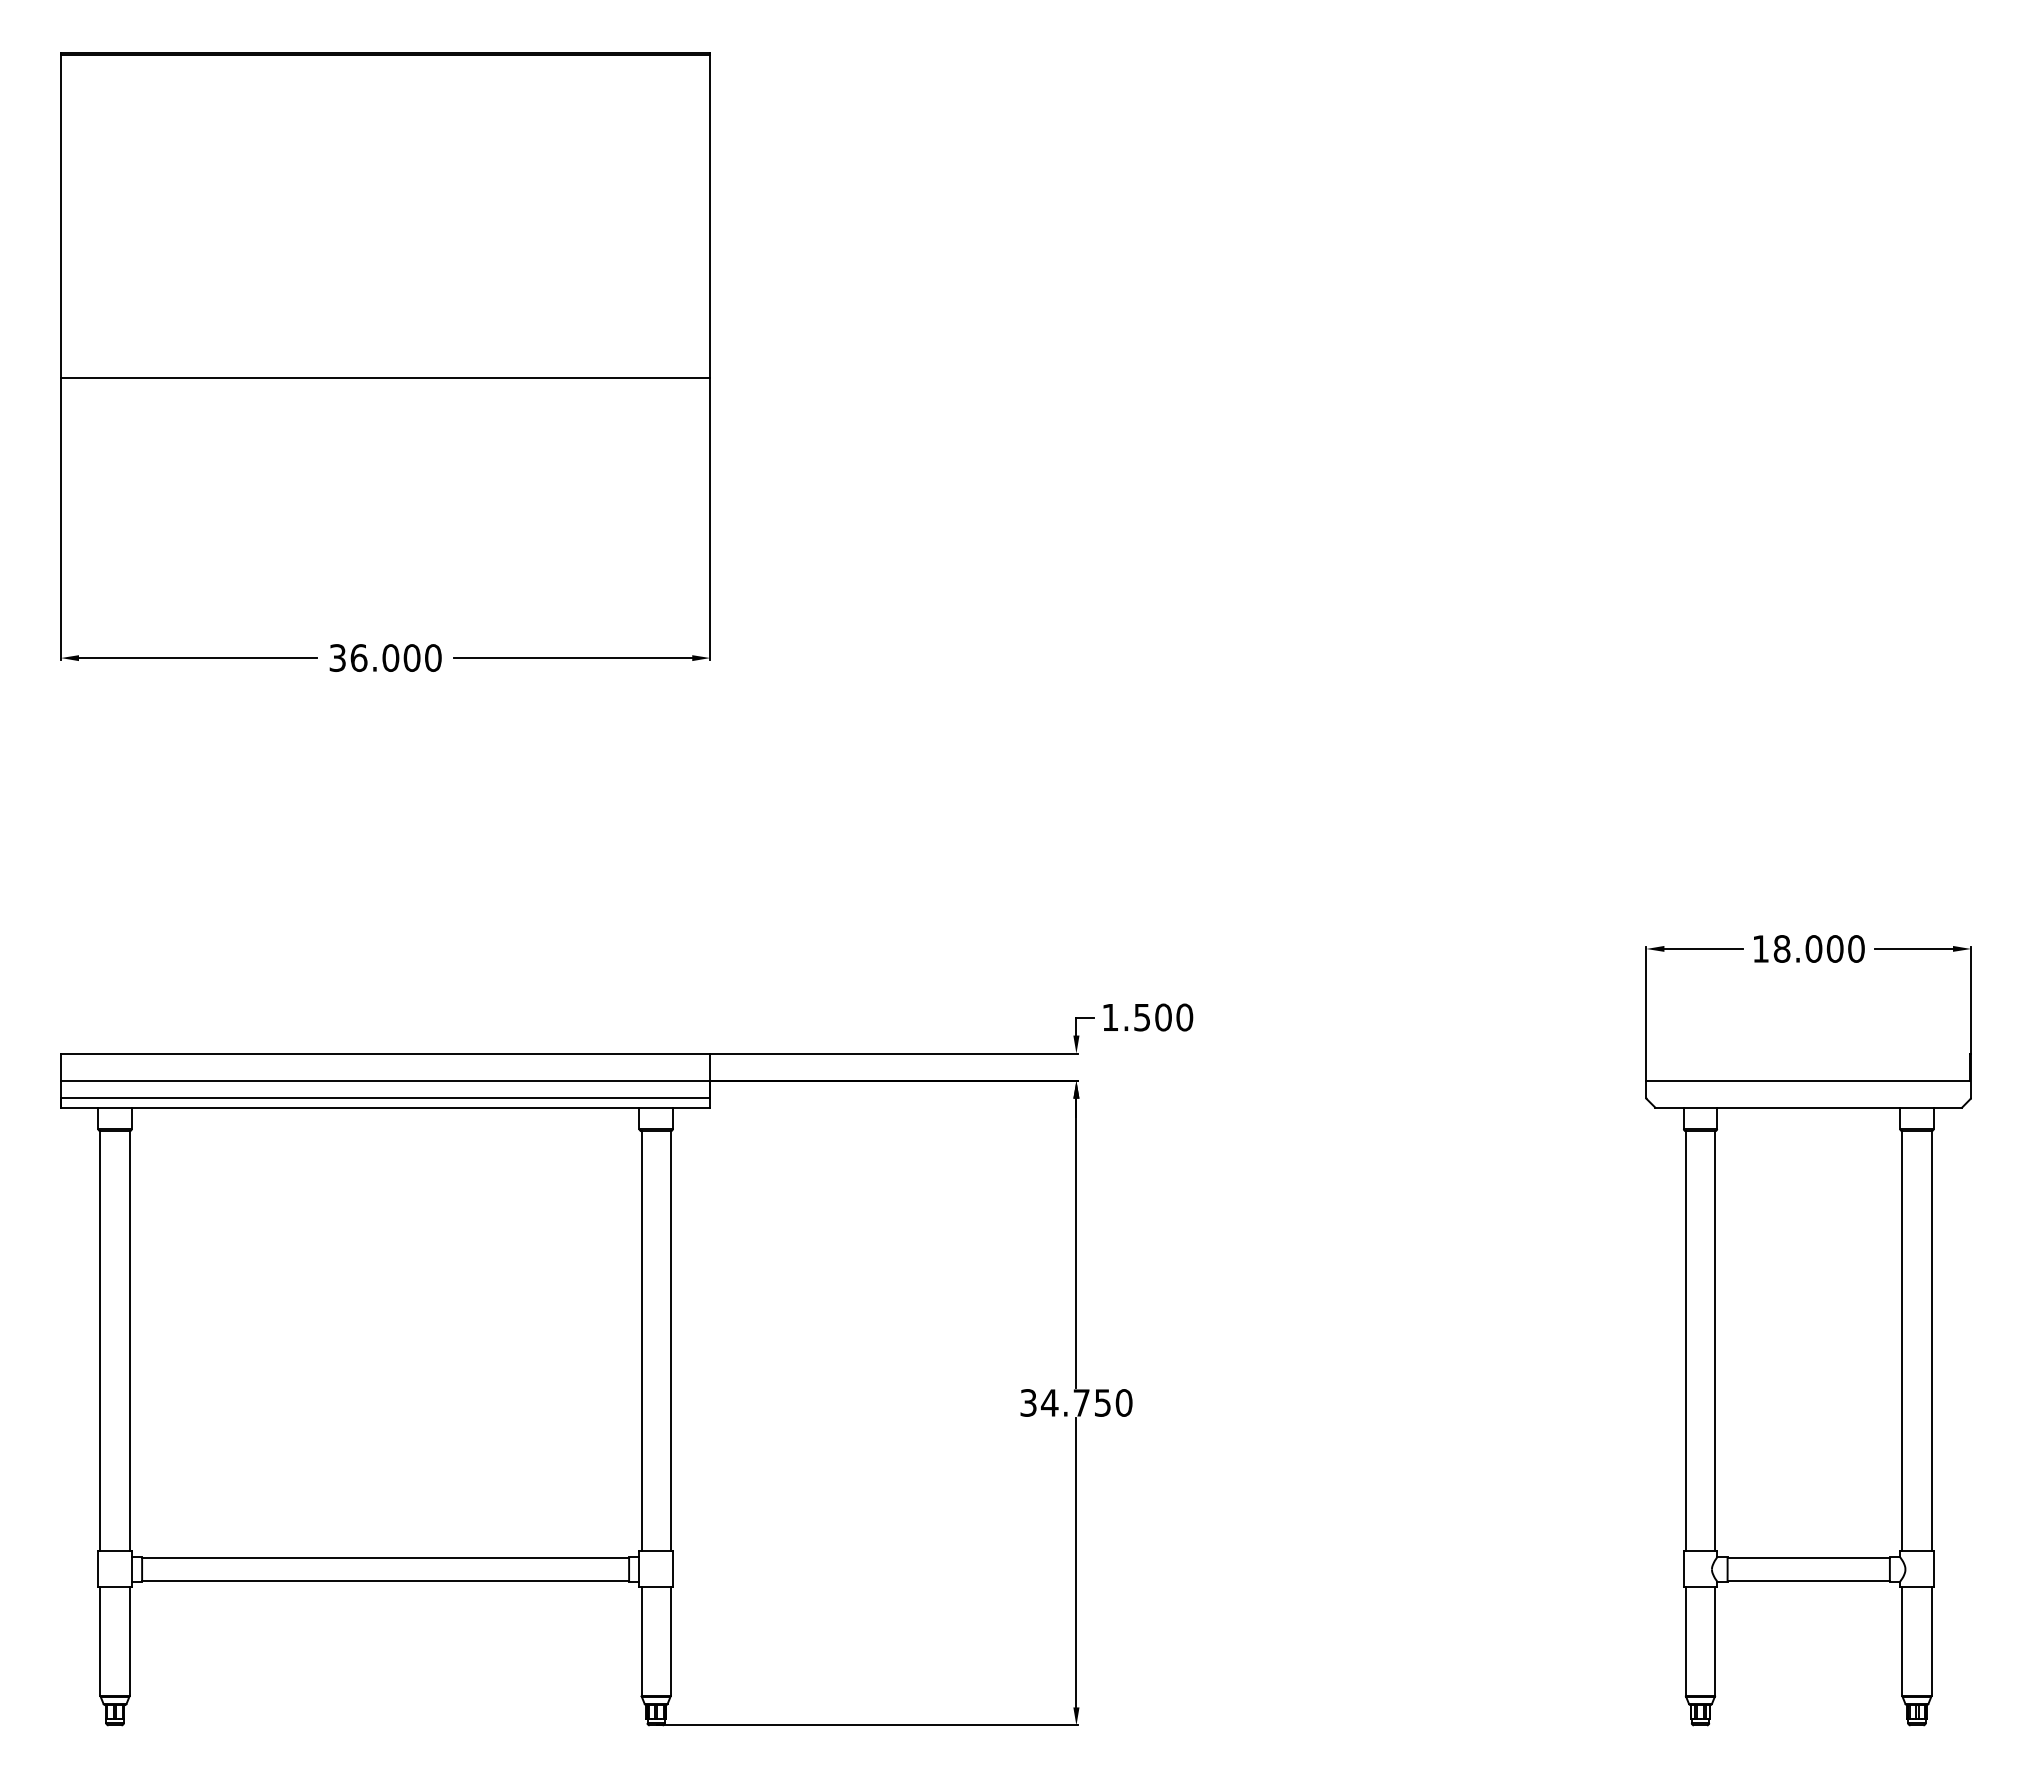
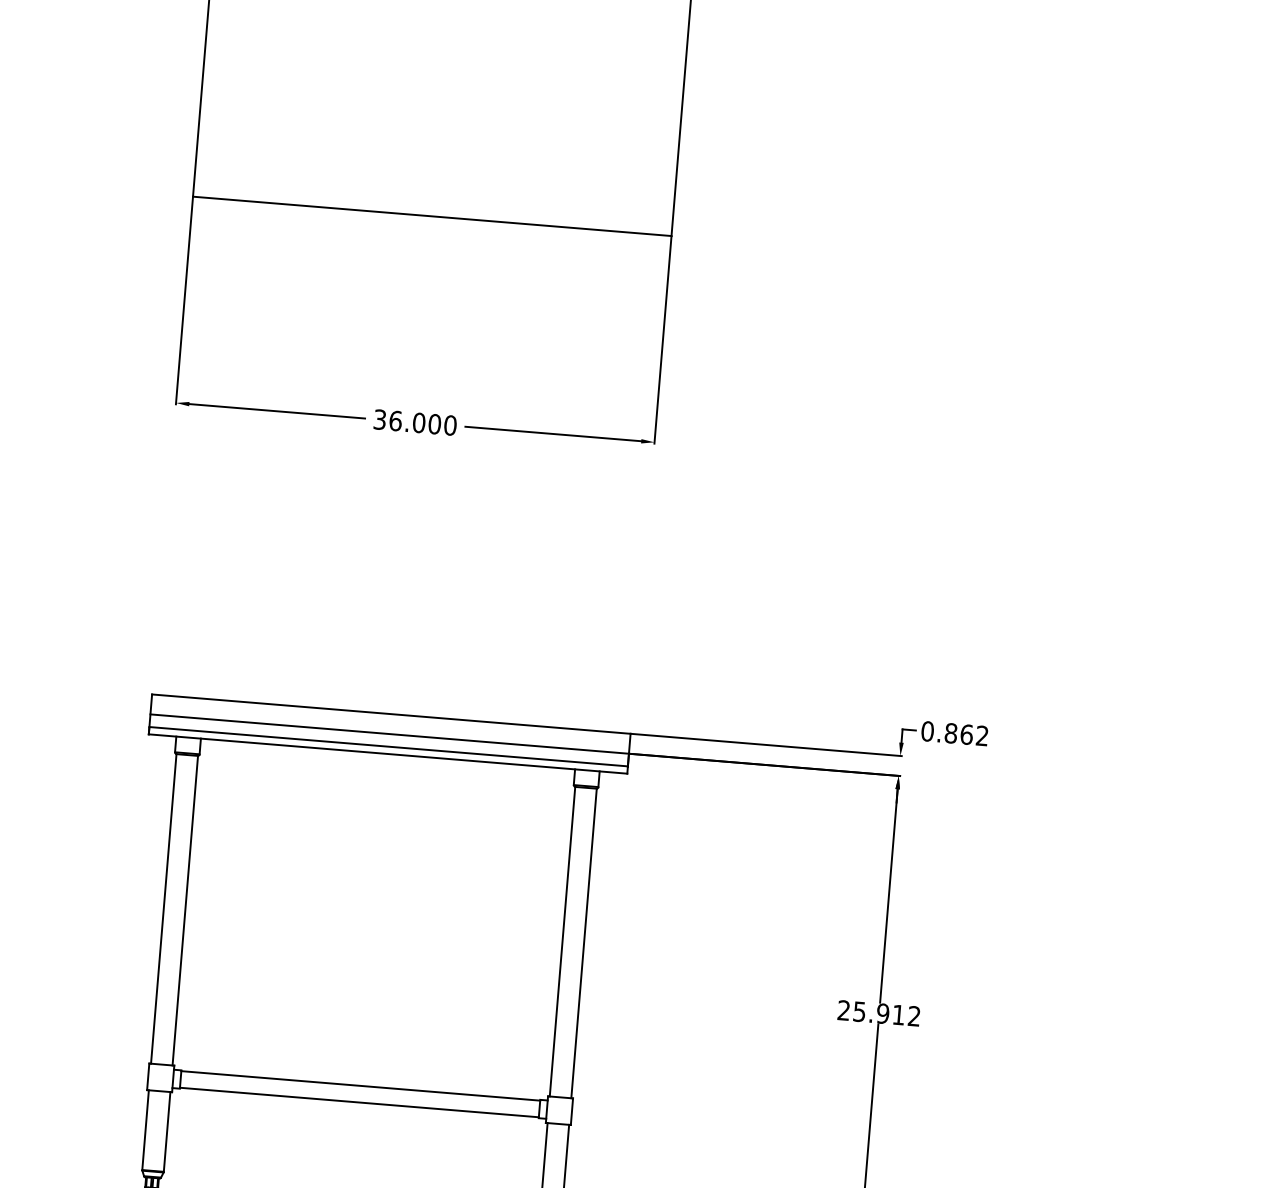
text: (1147, 1017) -> (954, 733), 1.500 -> 0.862
text: (1076, 1402) -> (879, 1013), 34.750 -> 25.912

